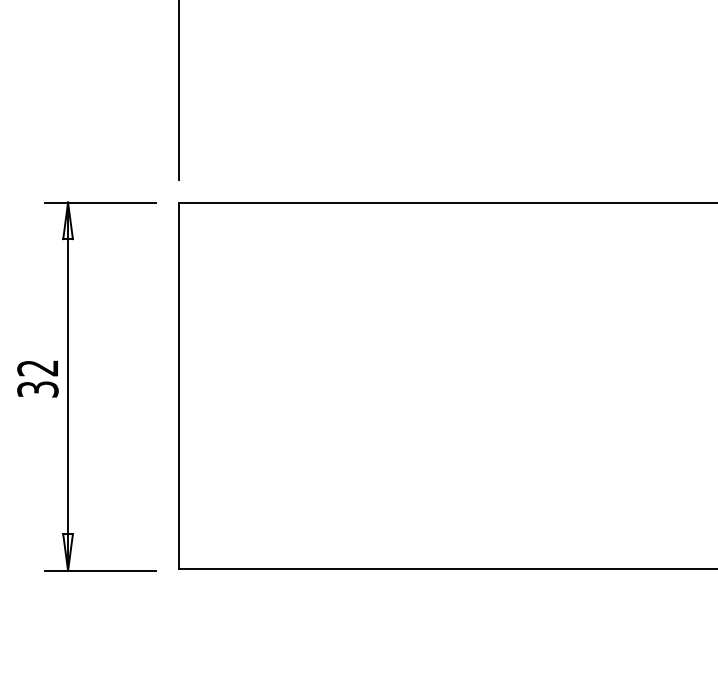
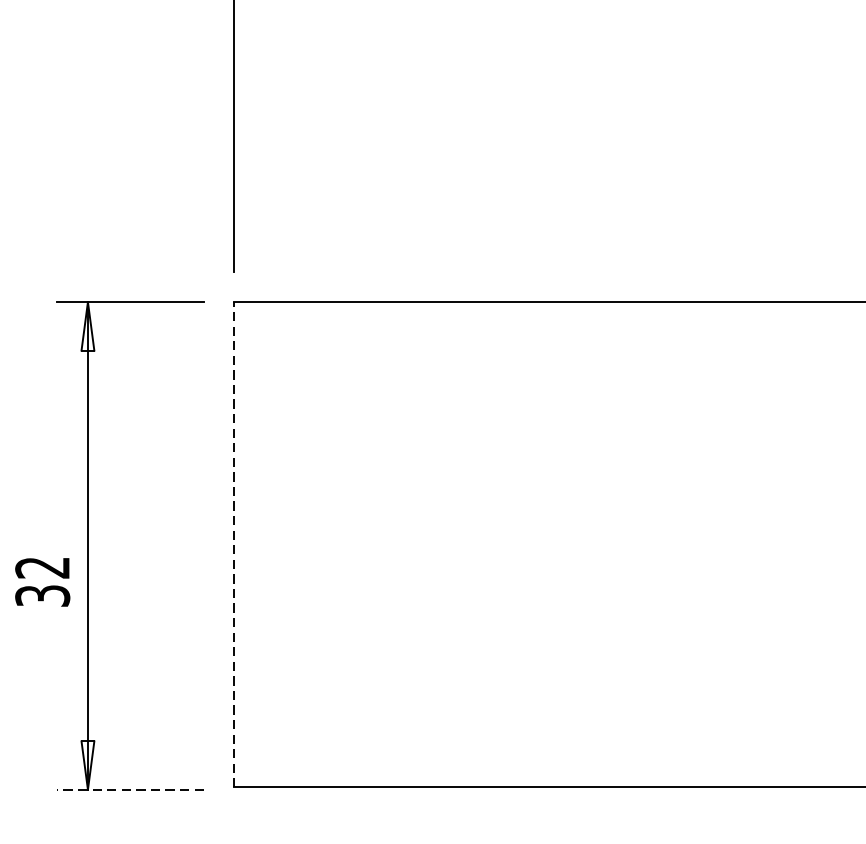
text: (37, 378) -> (42, 581), moved
line: (178, 385) -> (234, 544), solid -> dashed
line: (99, 570) -> (129, 789), solid -> dashed

